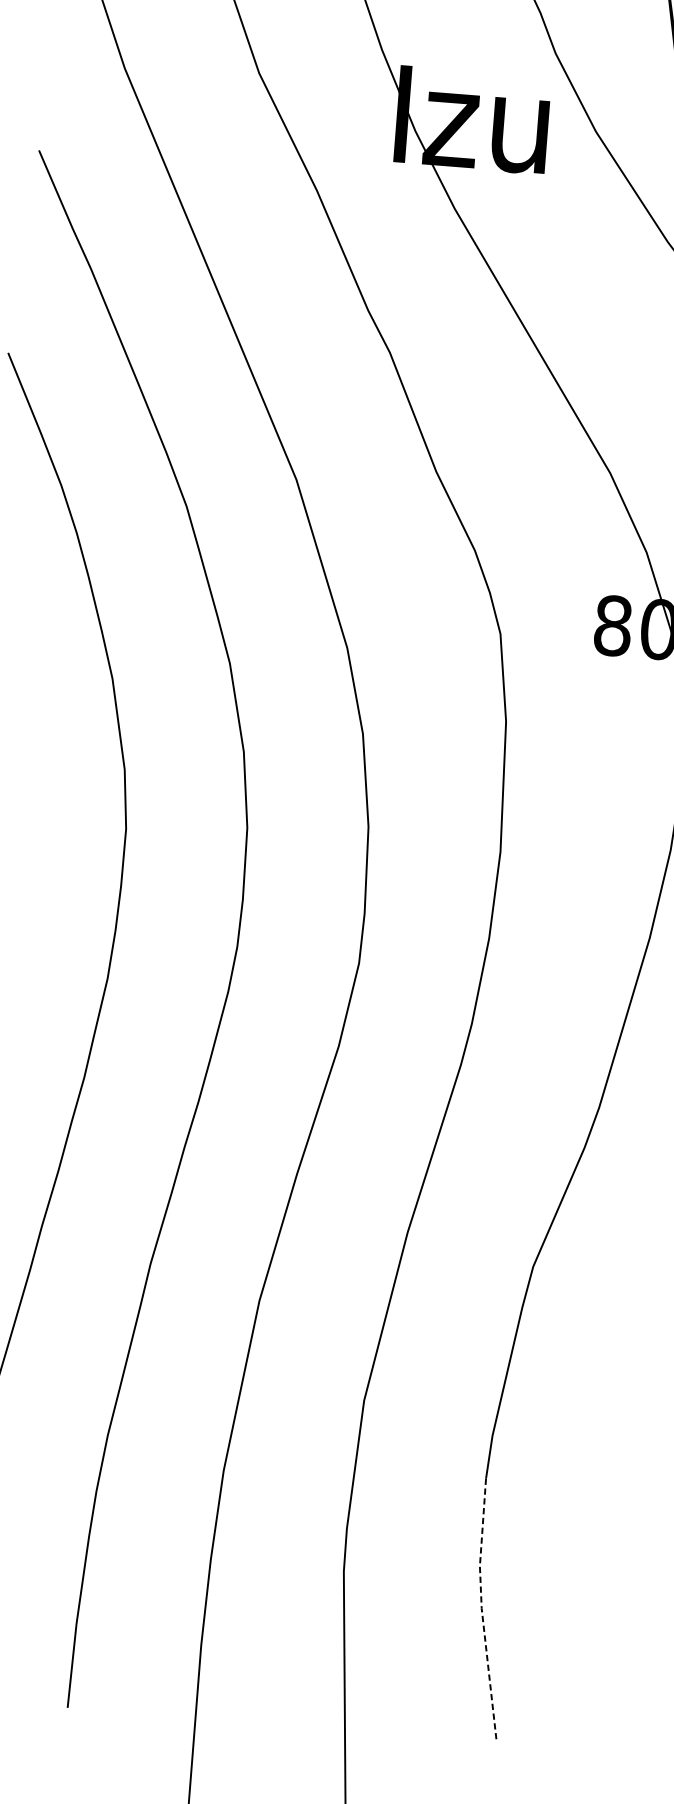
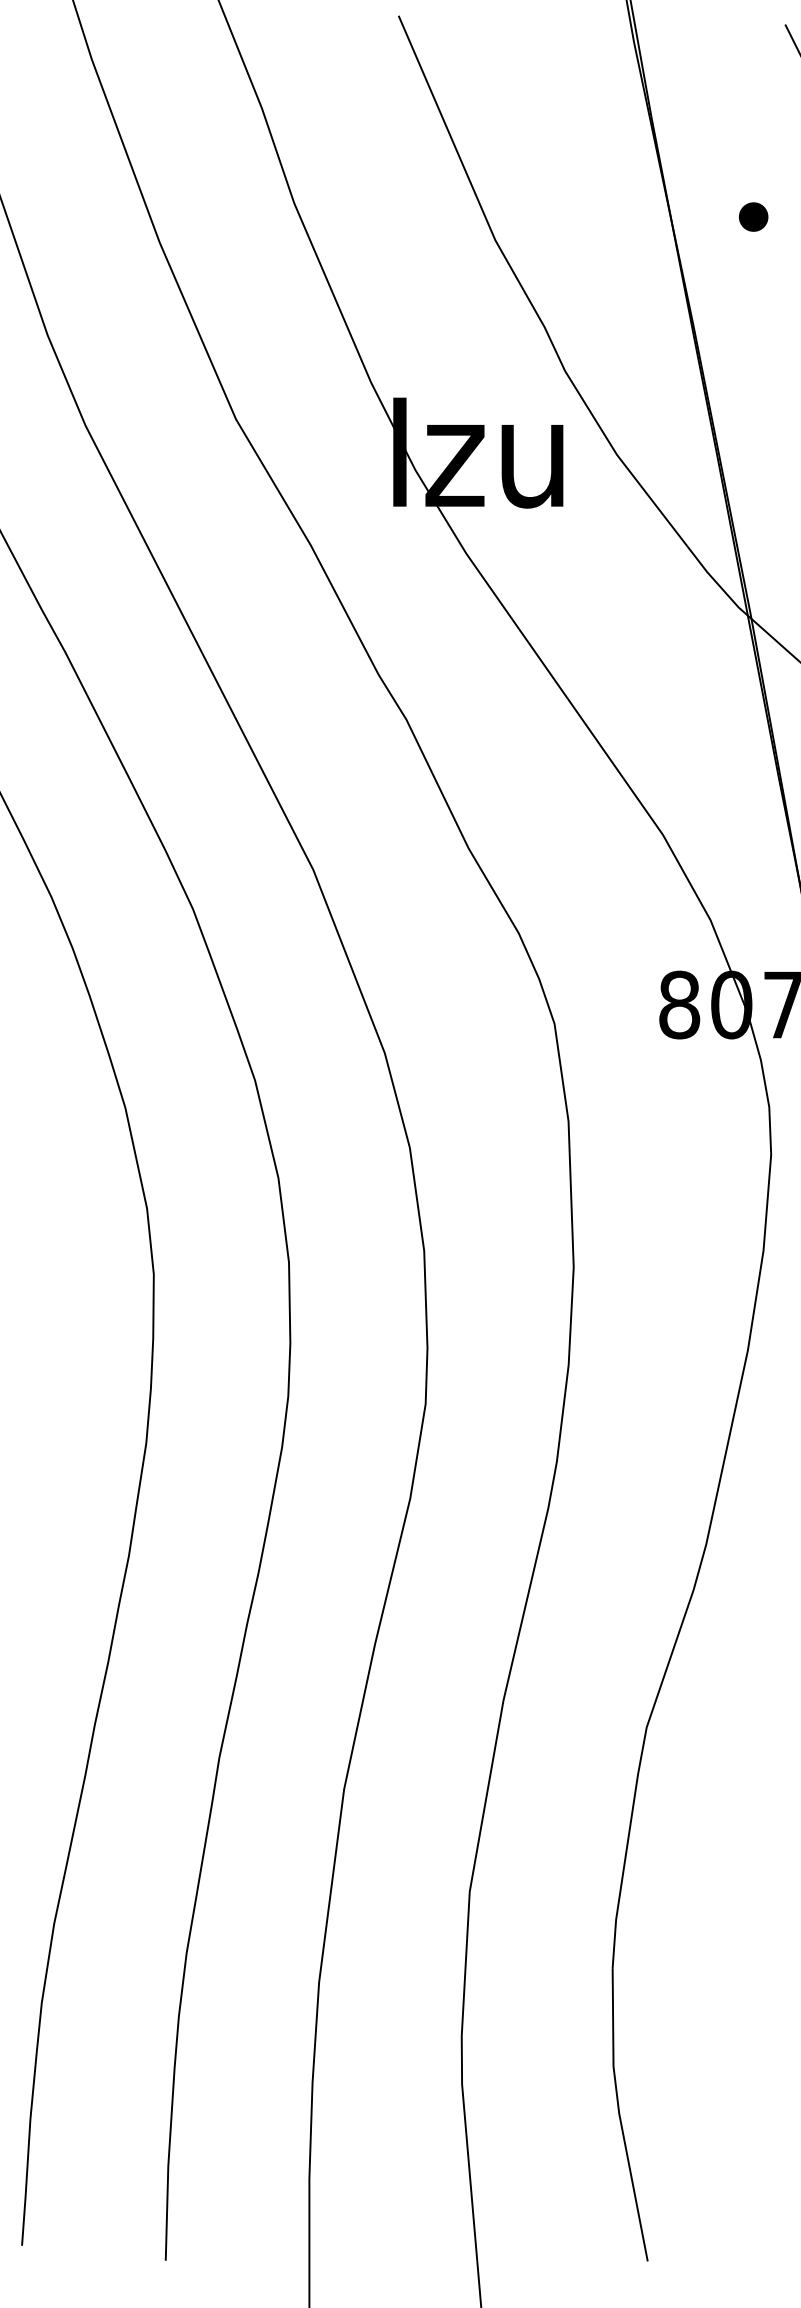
line: (481, 1609) -> (619, 2114), dashed -> solid

